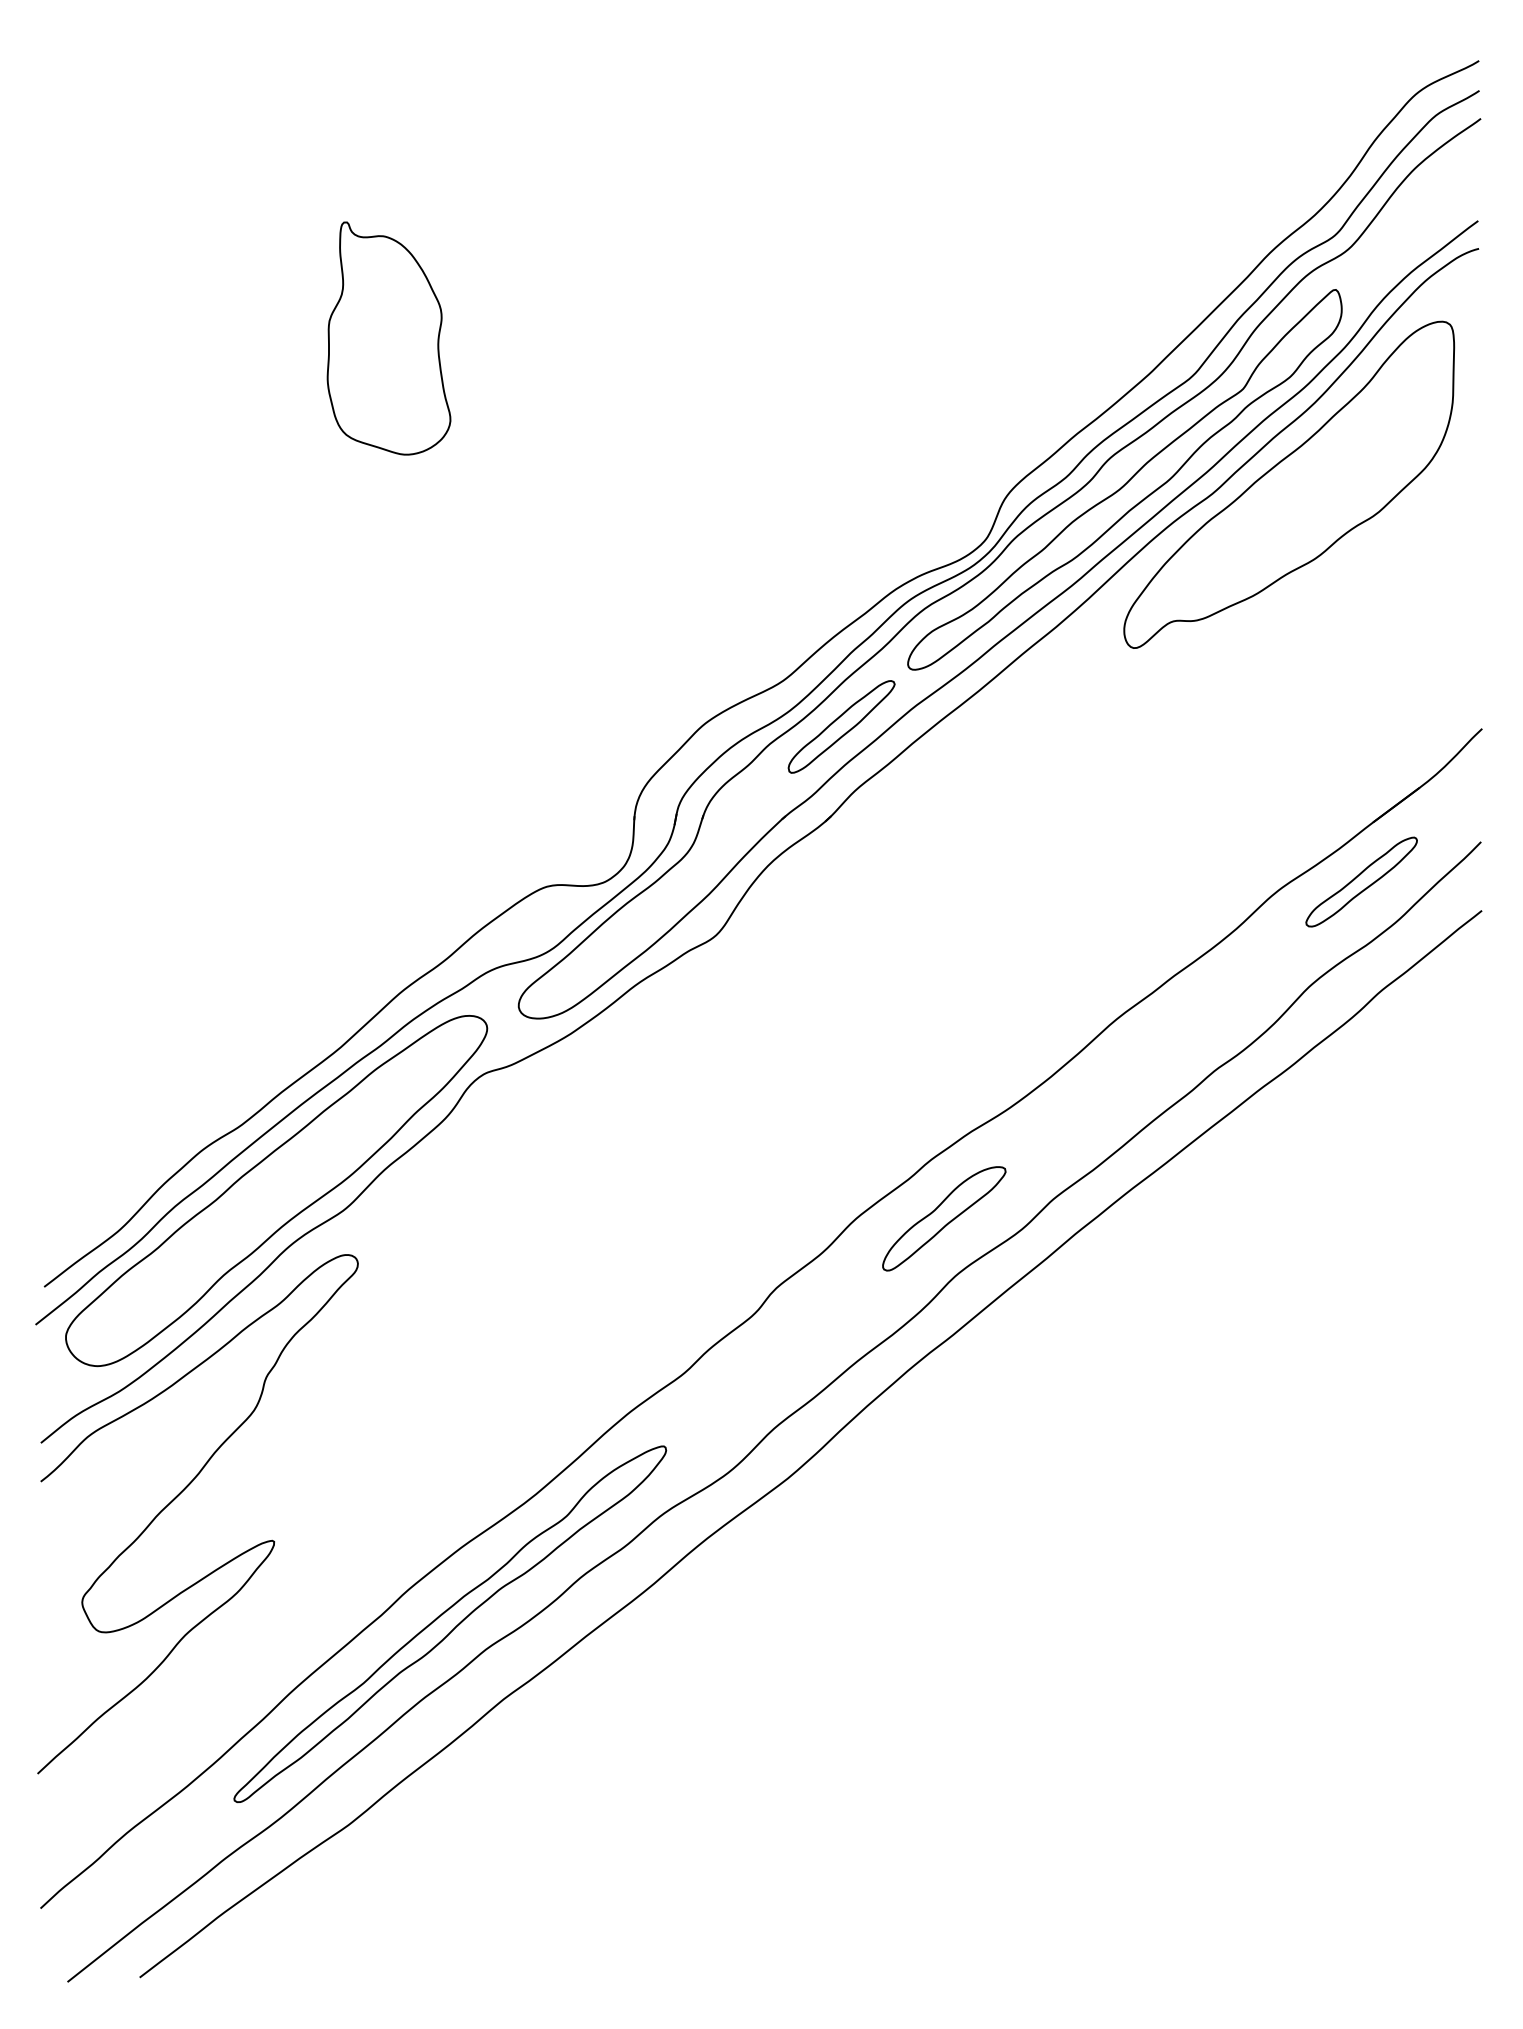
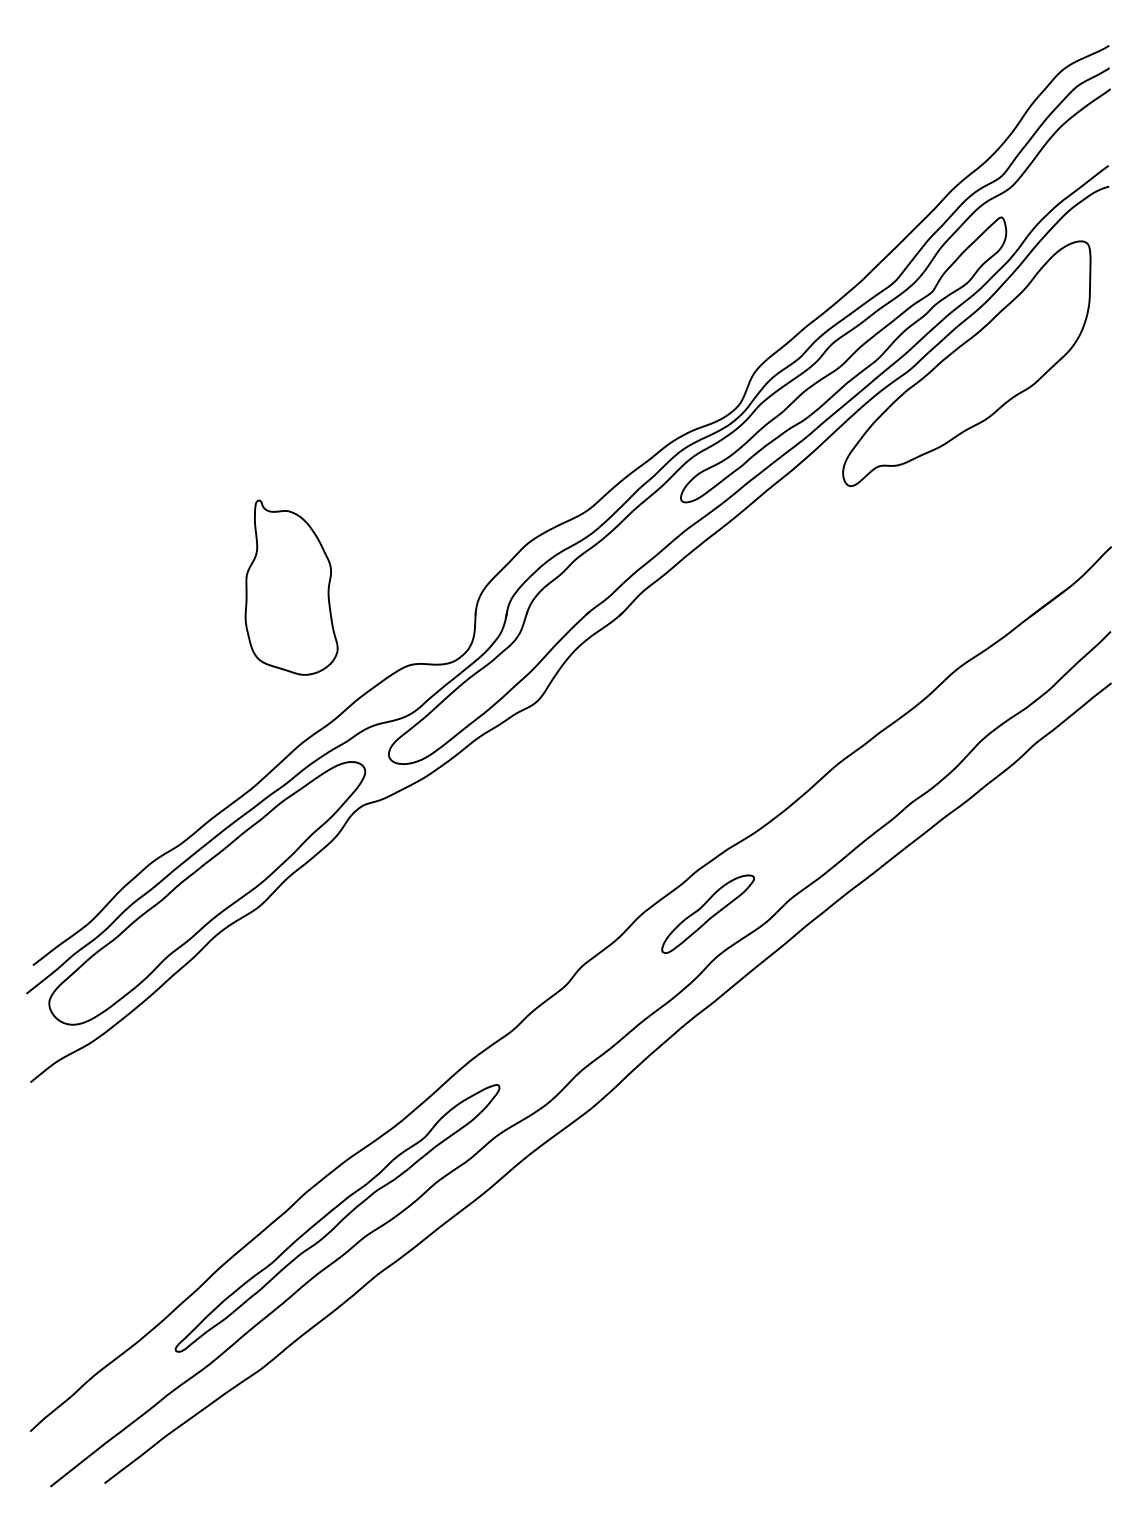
part: (388, 338) -> (291, 587), moved
part: (841, 726) -> (631, 544), removed
part: (1361, 881) -> (1021, 661), removed
curve: (179, 1495) -> (134, 1121), removed

